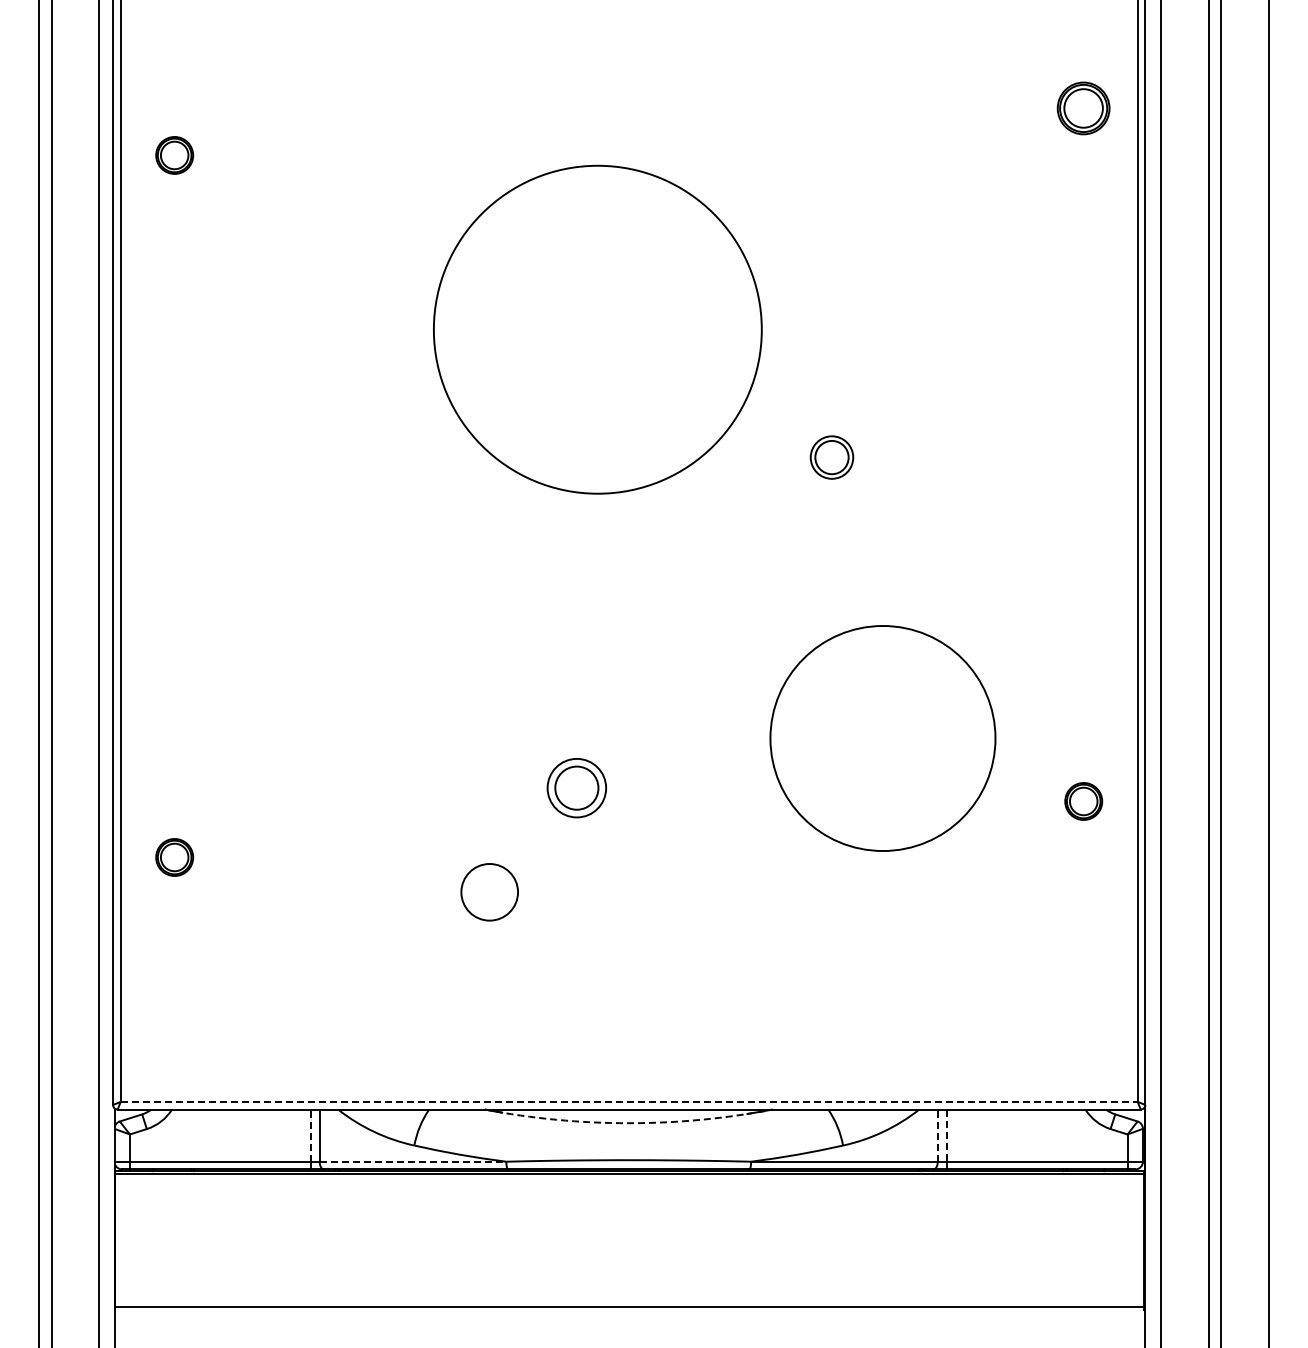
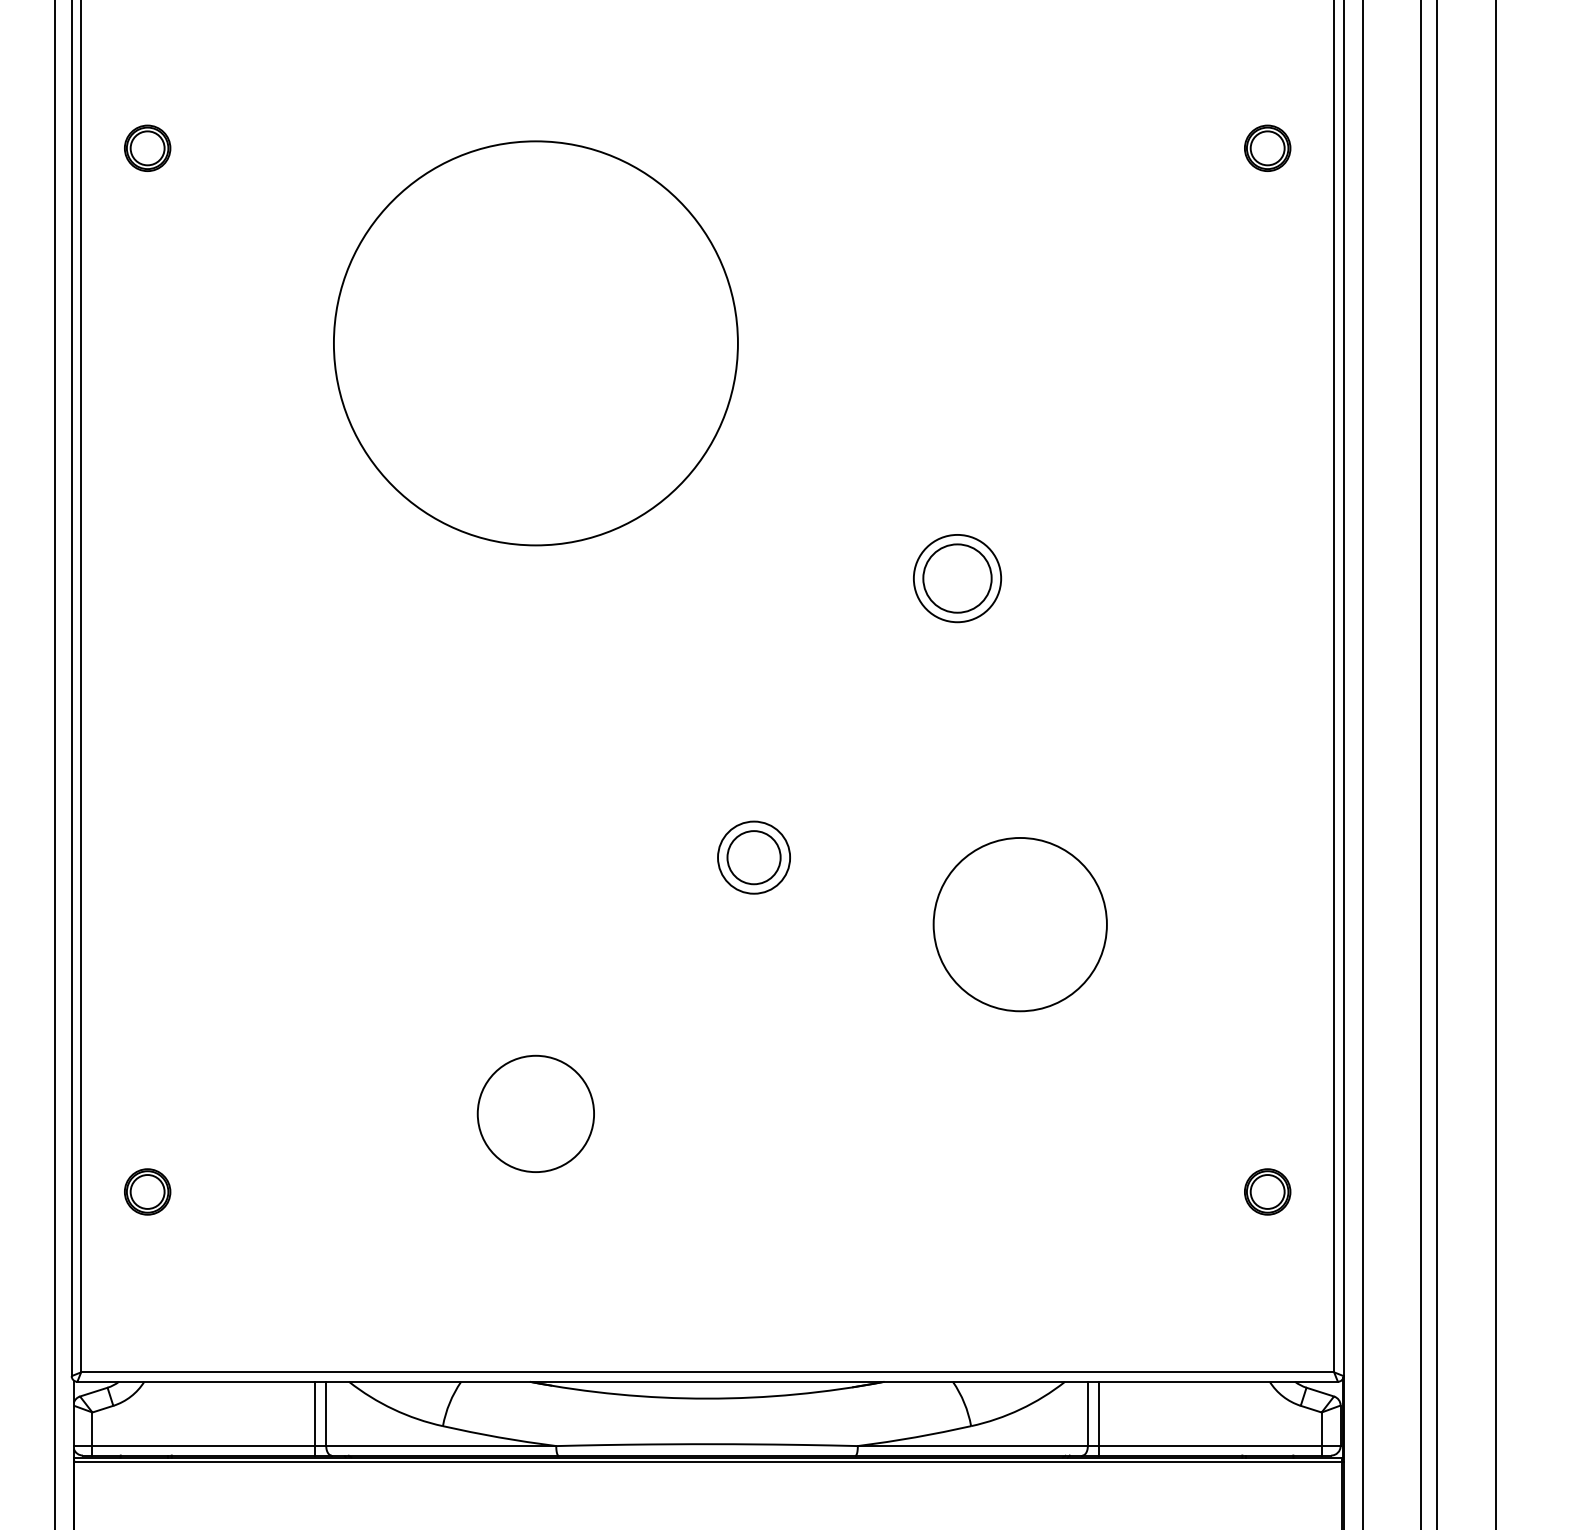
part: (1083, 108) -> (1267, 148), size x0.71
part: (174, 155) -> (147, 148), moved
circle: (597, 329) -> (535, 343), moved
part: (831, 457) -> (956, 578), size x1.67
circle: (882, 738) -> (1019, 924), size x0.62
part: (576, 788) -> (753, 858), moved
part: (1083, 801) -> (1267, 1191), moved
part: (174, 857) -> (147, 1191), moved
circle: (489, 892) -> (535, 1114), size x1.67
line: (629, 1101) -> (708, 1371), dashed -> solid
arc: (628, 1123) -> (706, 1398), dashed -> solid
line: (310, 1135) -> (314, 1413), dashed -> solid
line: (937, 1135) -> (1087, 1413), dashed -> solid
line: (946, 1136) -> (1098, 1414), dashed -> solid
line: (413, 1161) -> (441, 1445), dashed -> solid

